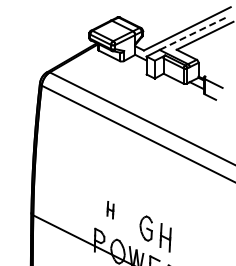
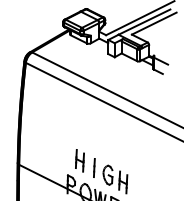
line: (192, 33) -> (144, 21), dashed -> solid
part: (110, 209) -> (79, 160), size x1.67
line: (128, 219) -> (94, 168), added

